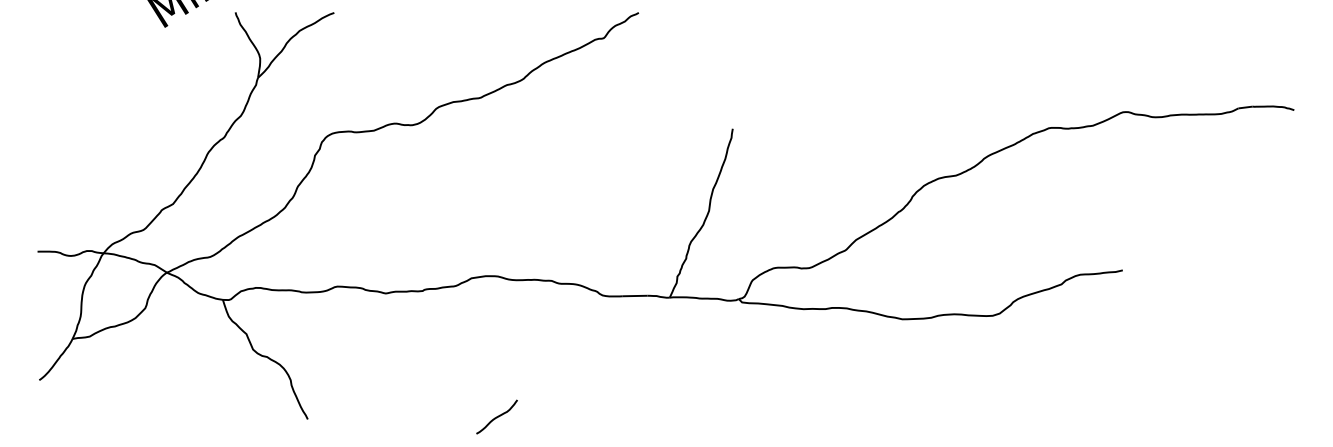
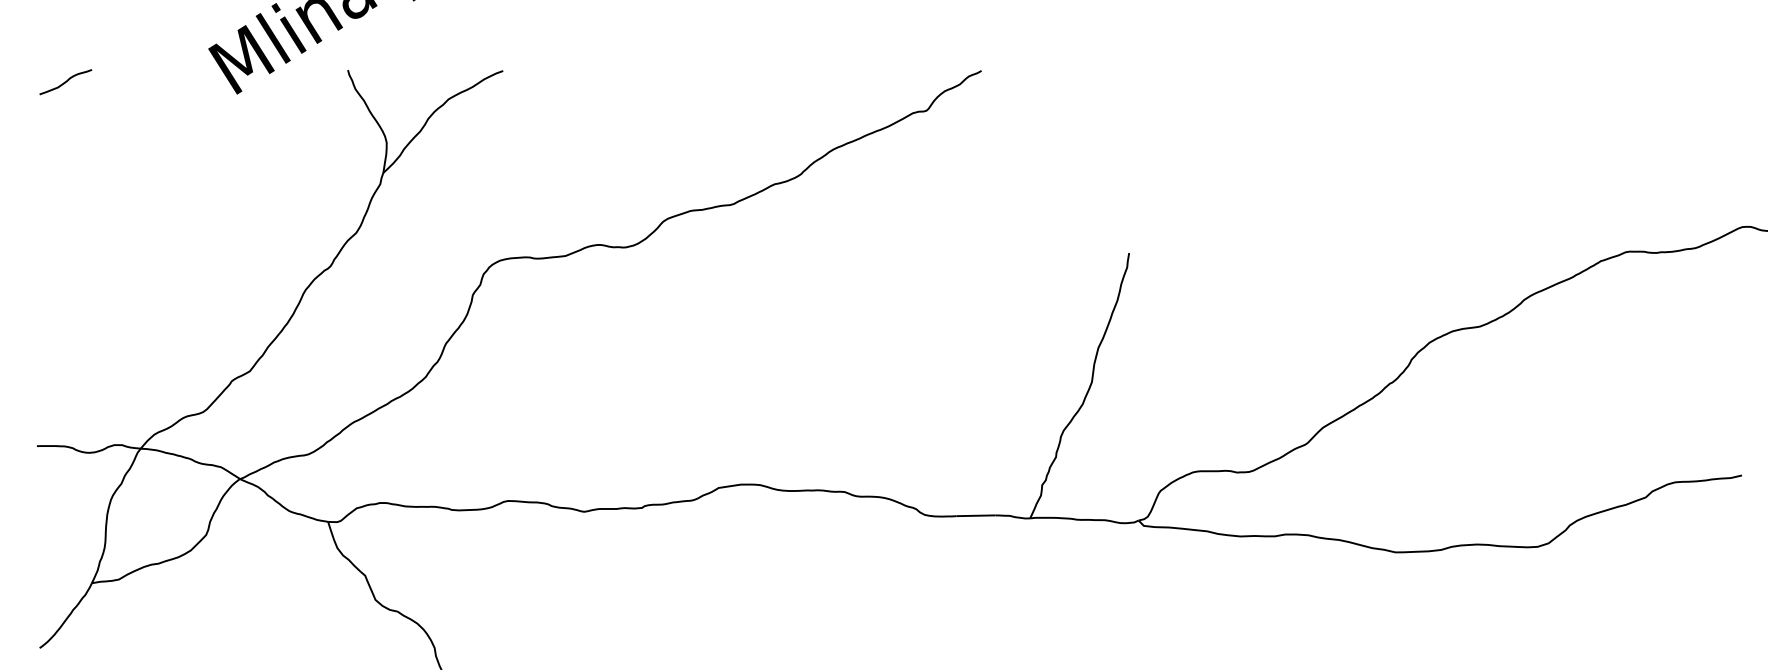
curve: (55, 19) -> (65, 81), added

